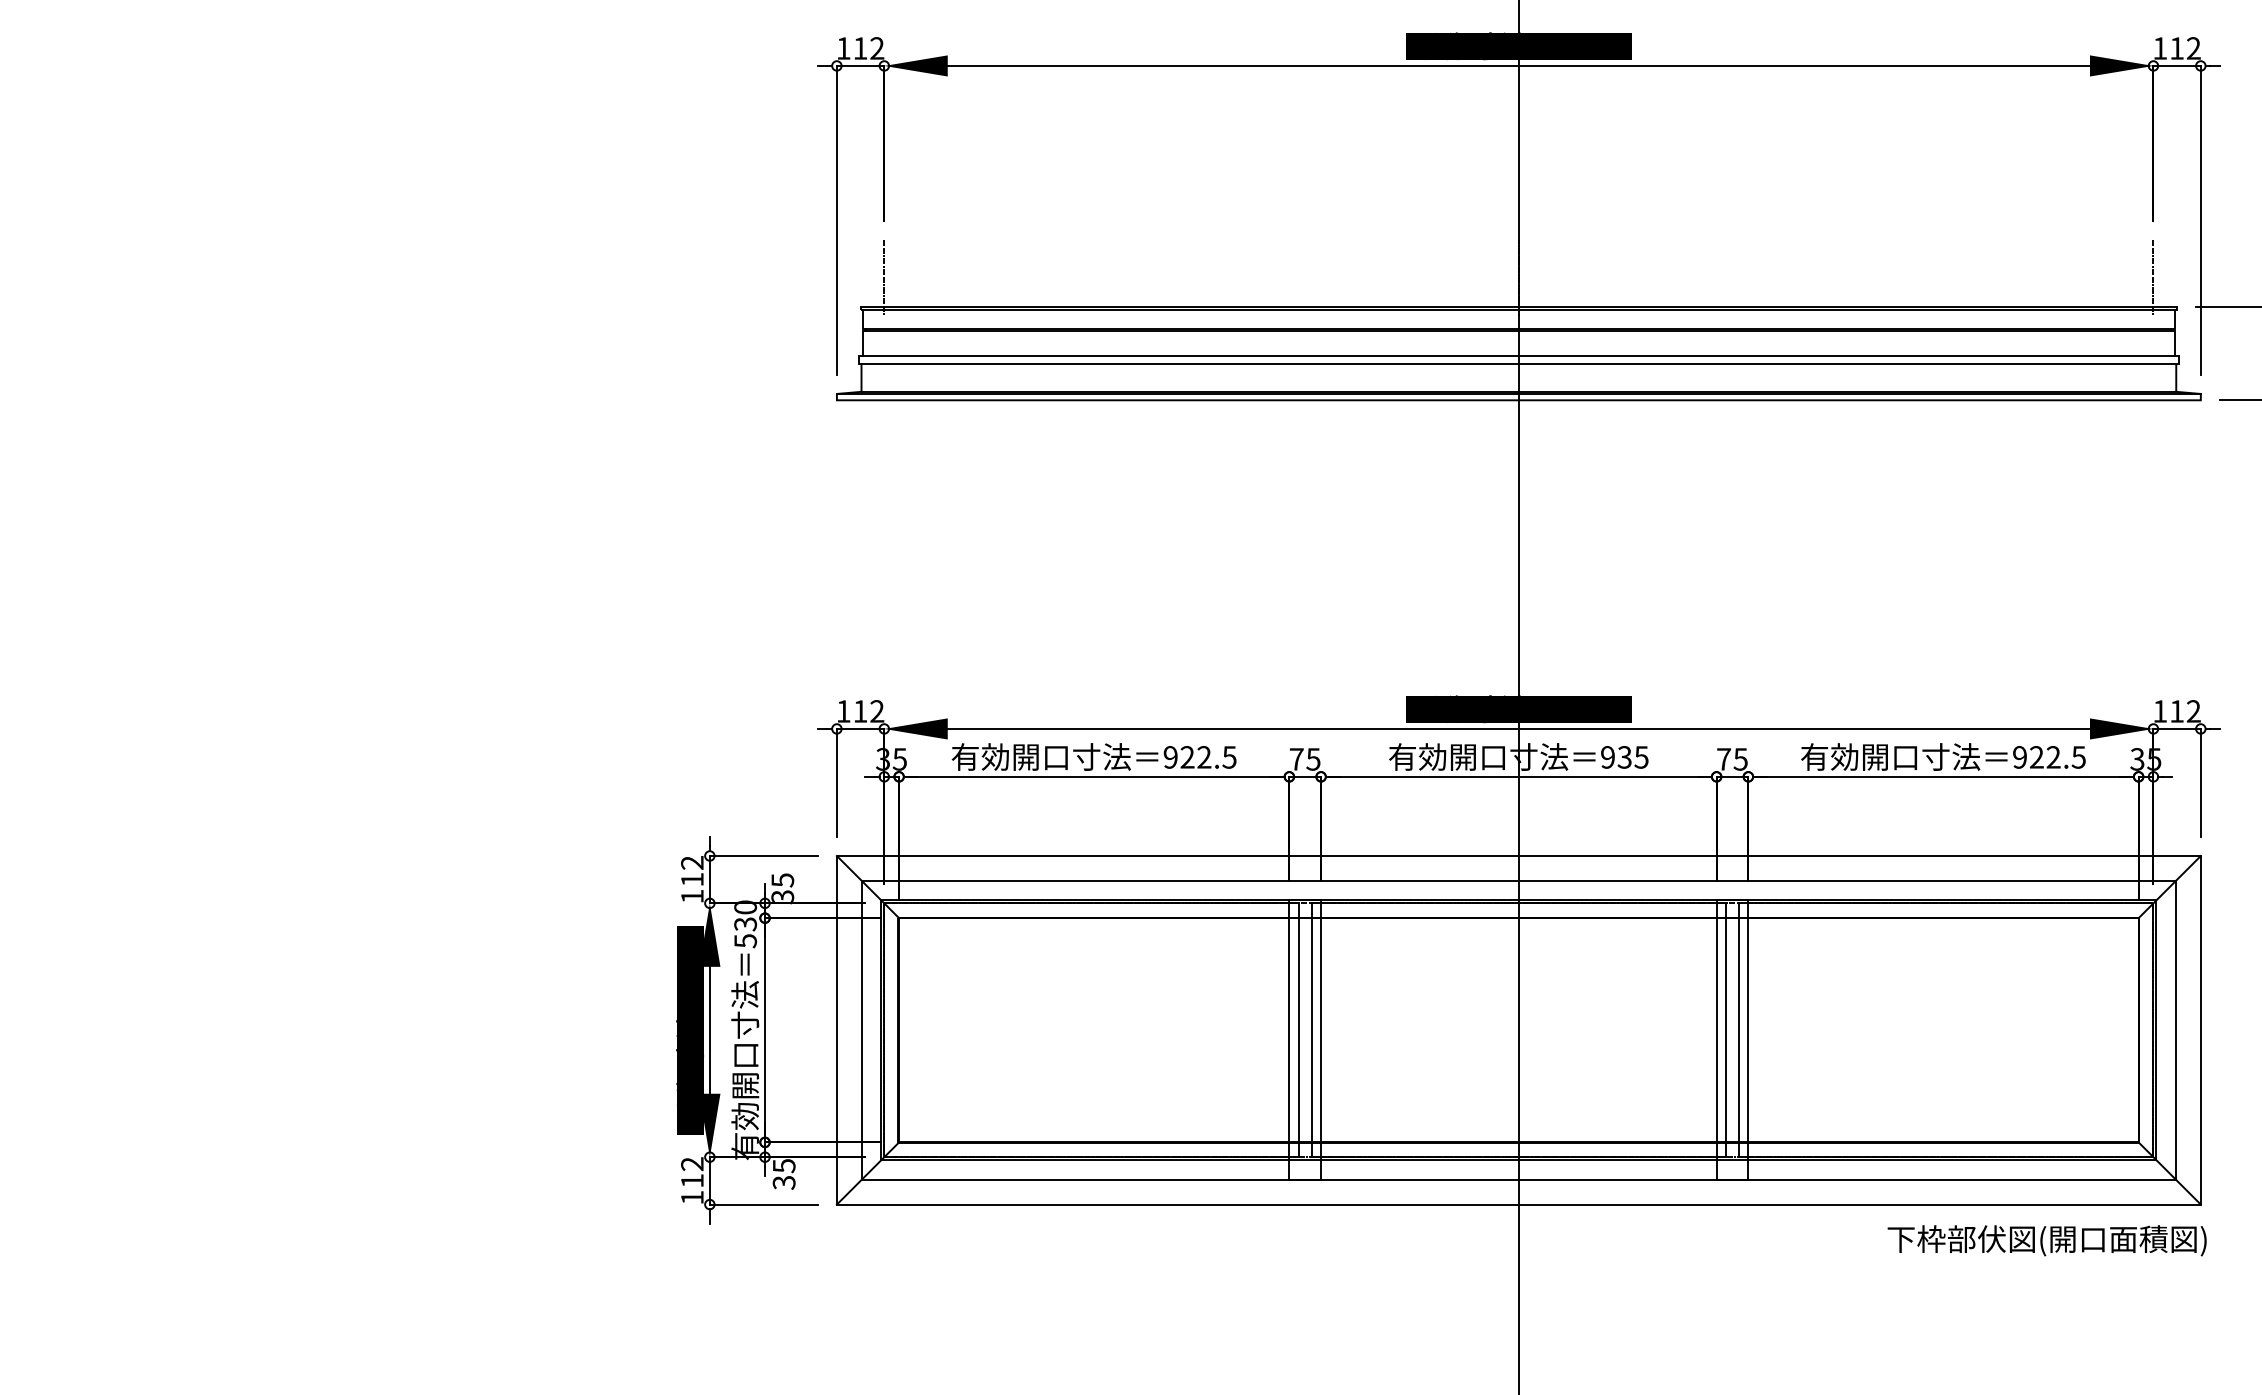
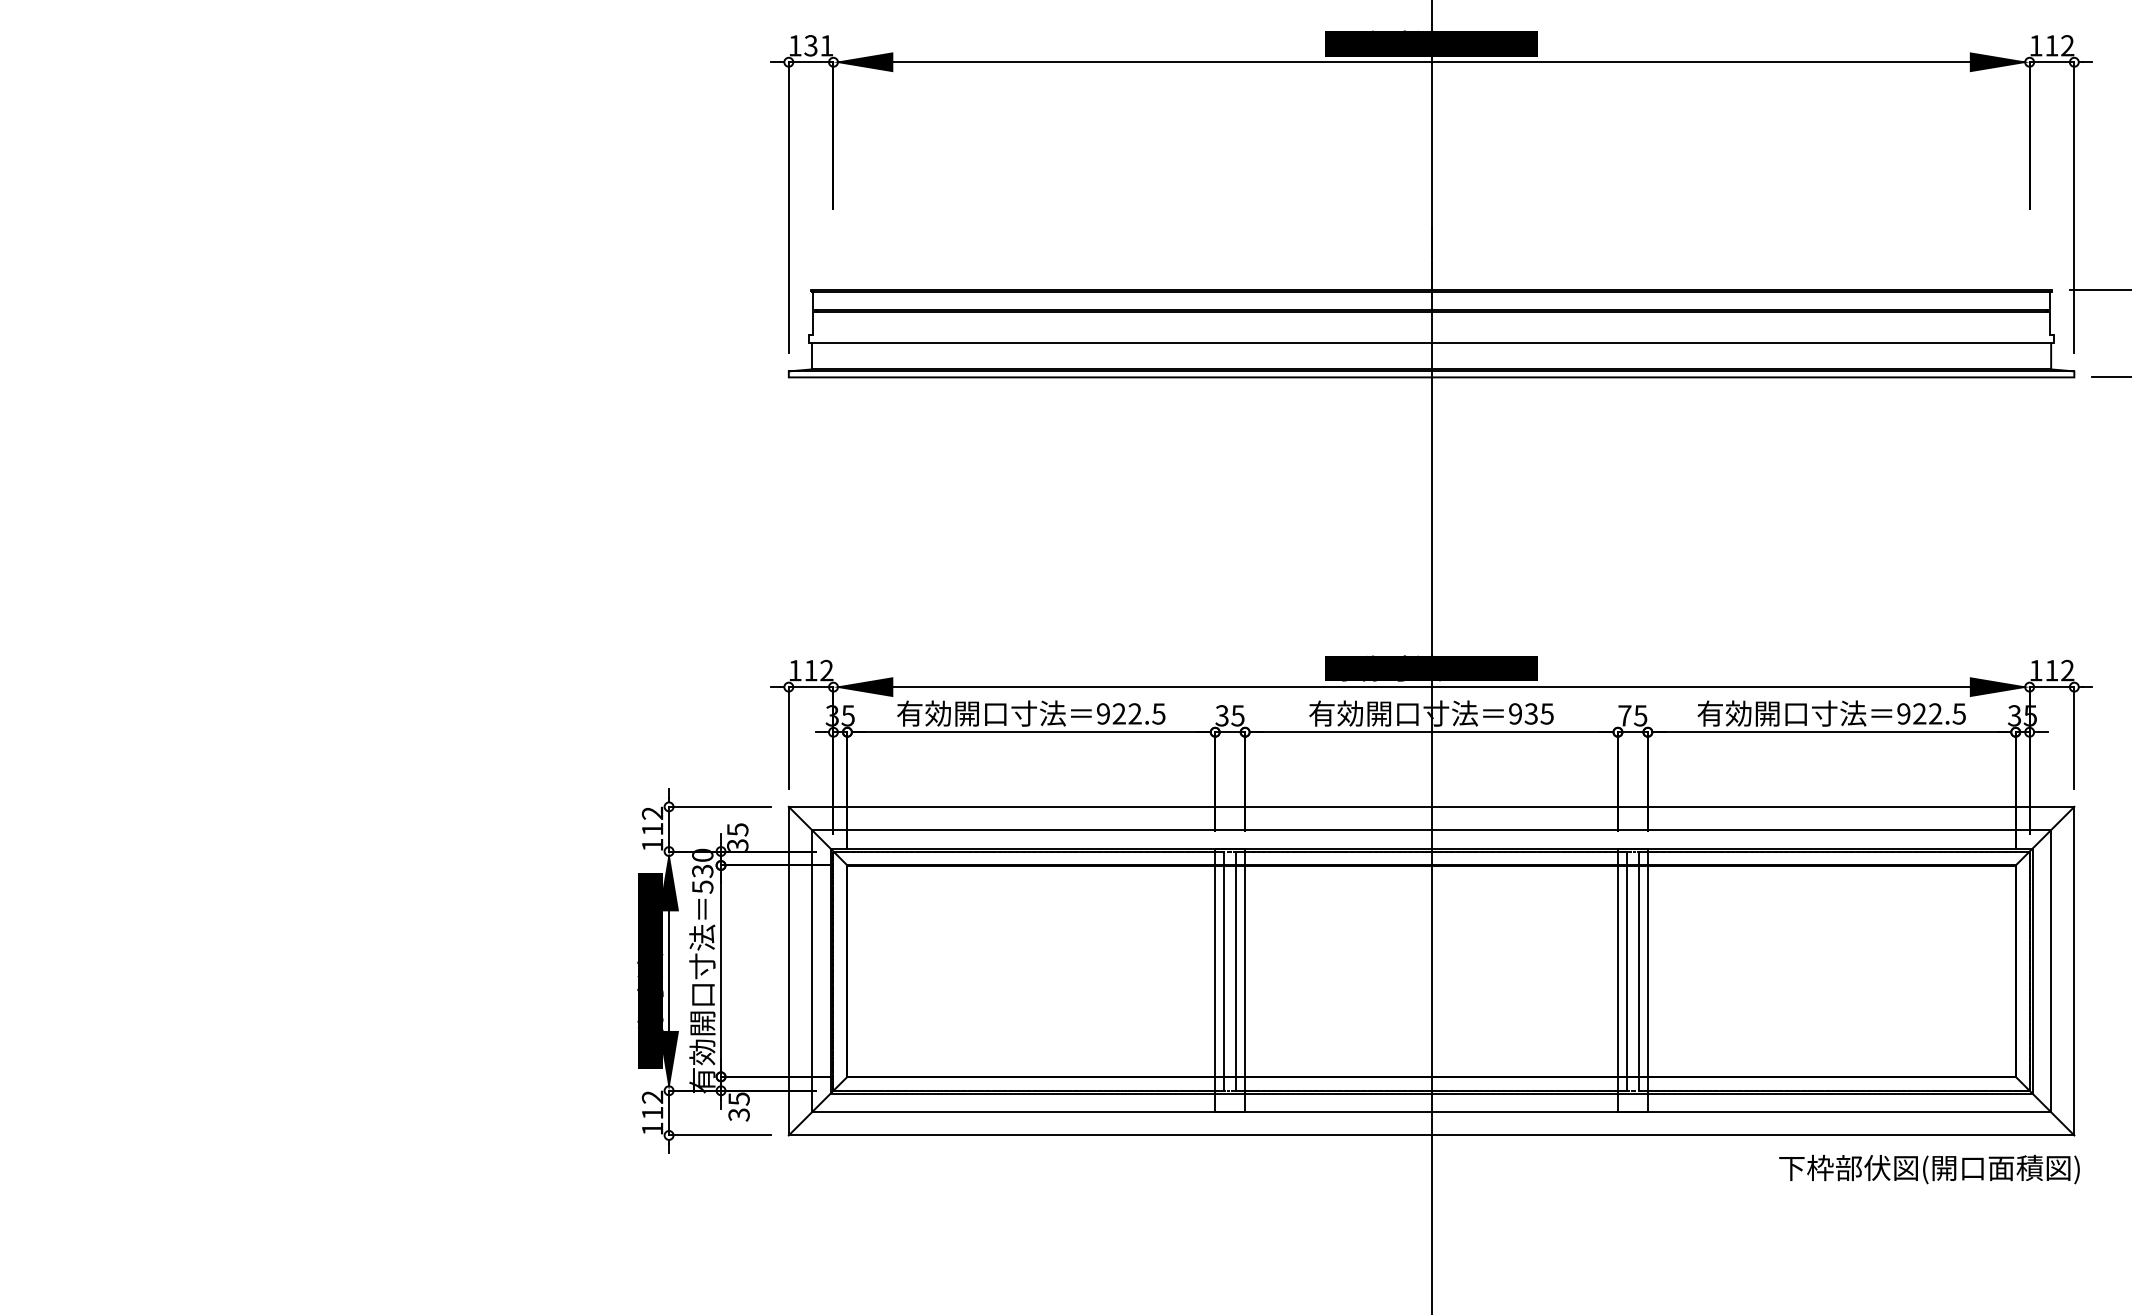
text: (868, 48) -> (818, 45), 112 -> 131
line: (884, 277) -> (833, 261), removed
line: (2153, 277) -> (2029, 261), removed
line: (1518, 355) -> (1431, 335), removed
text: (1295, 759) -> (1221, 715), 75 -> 35

